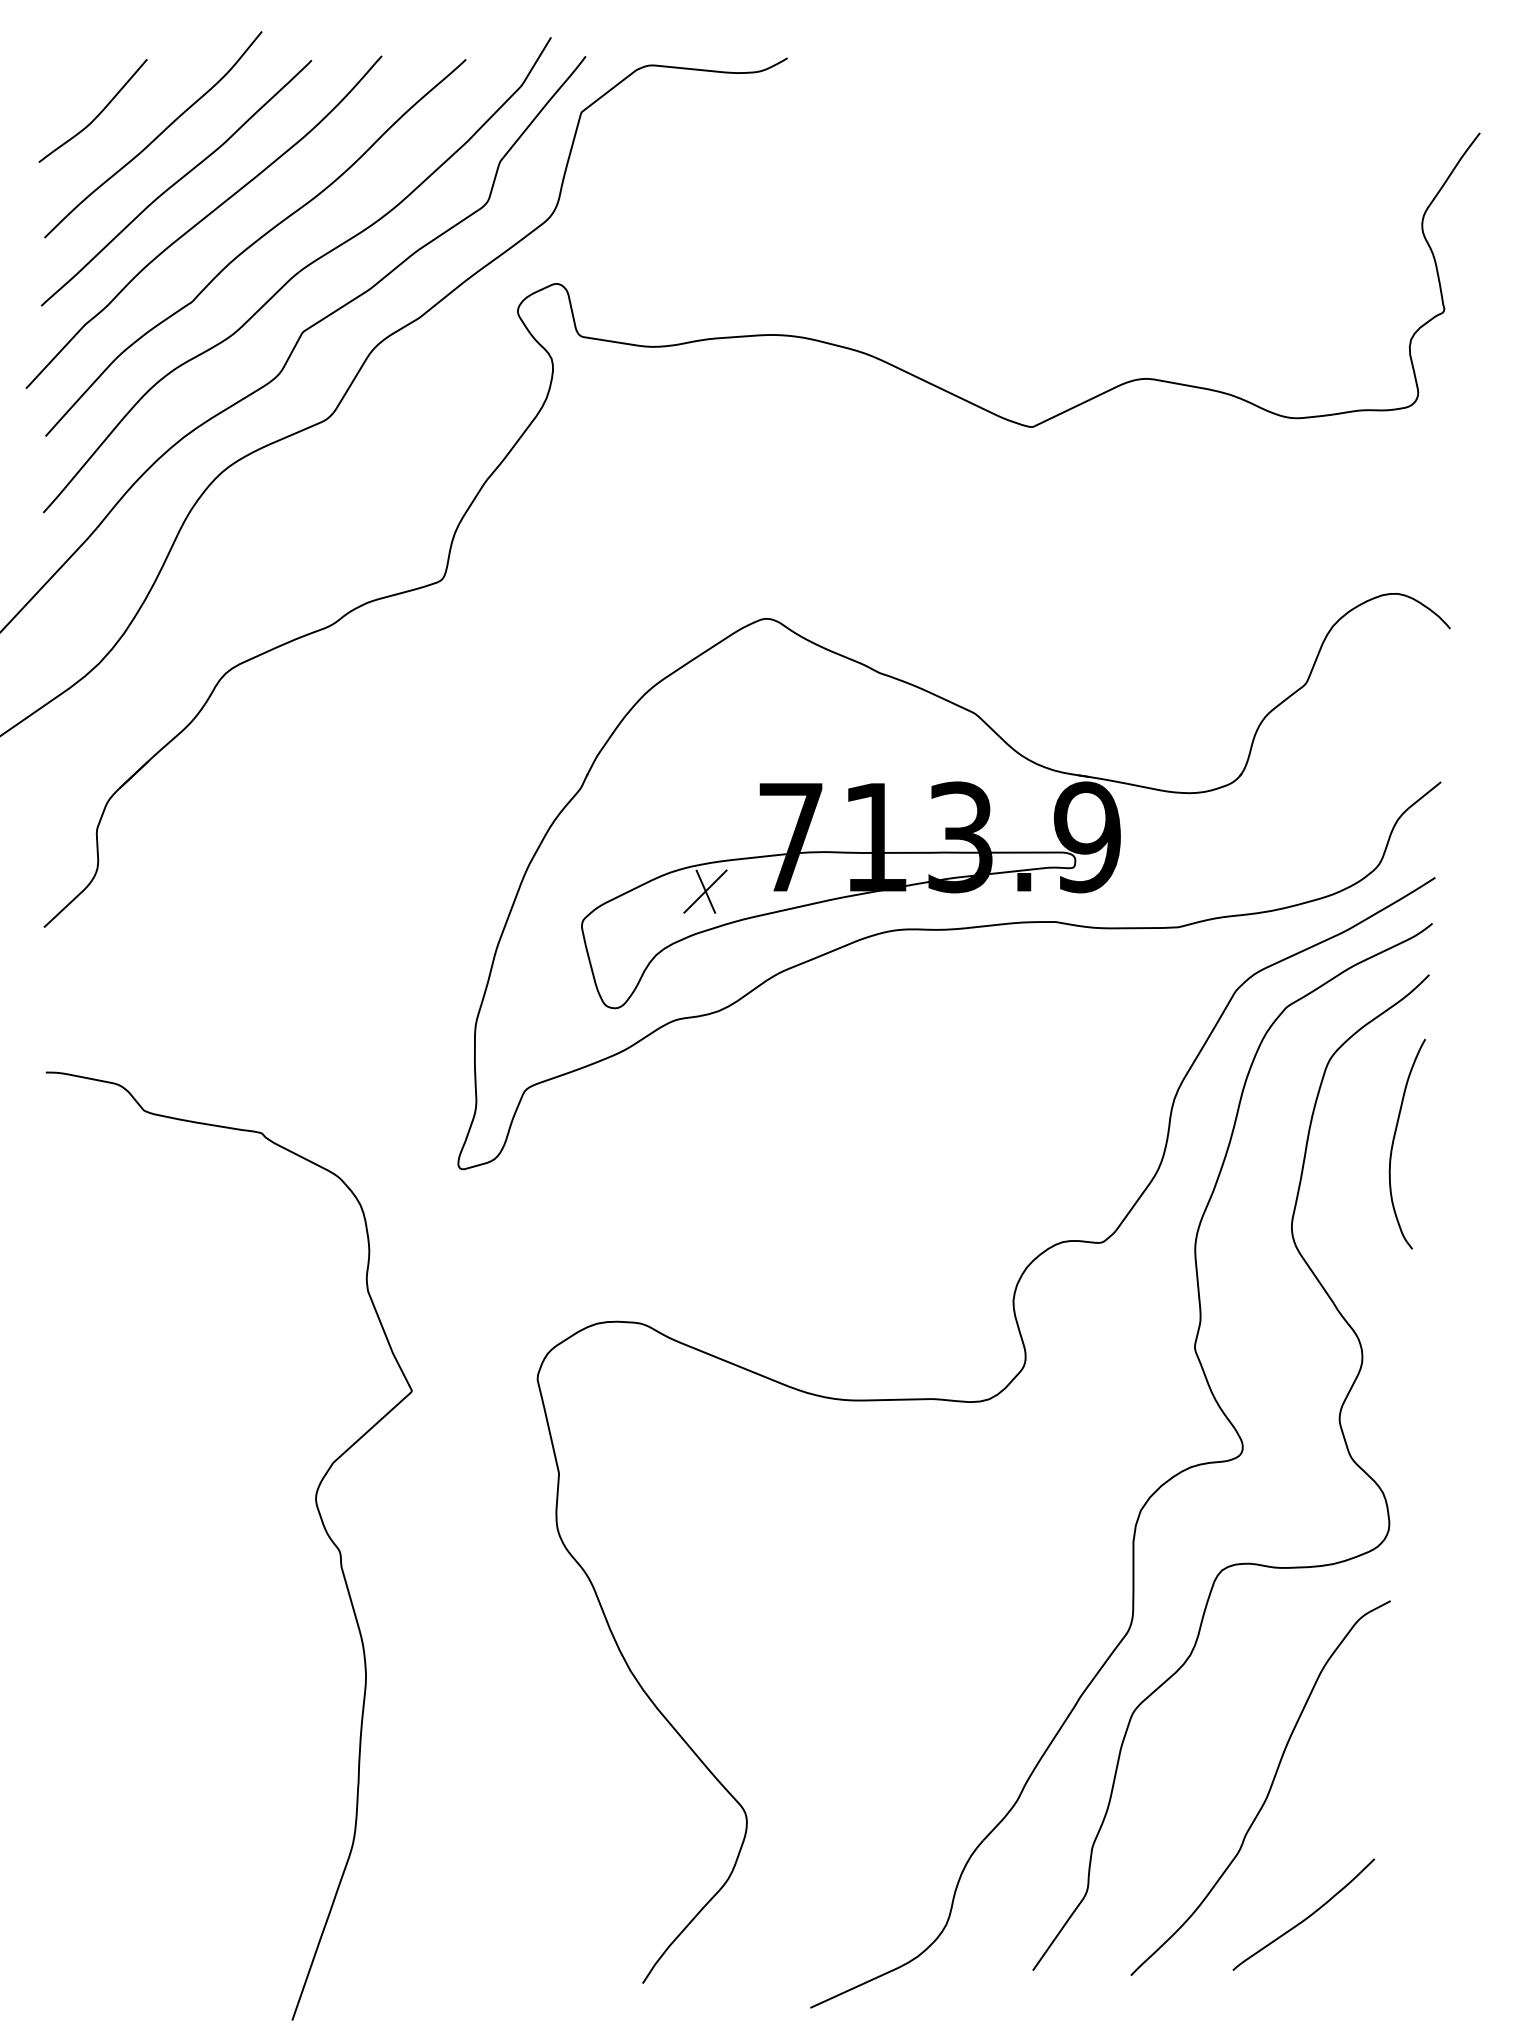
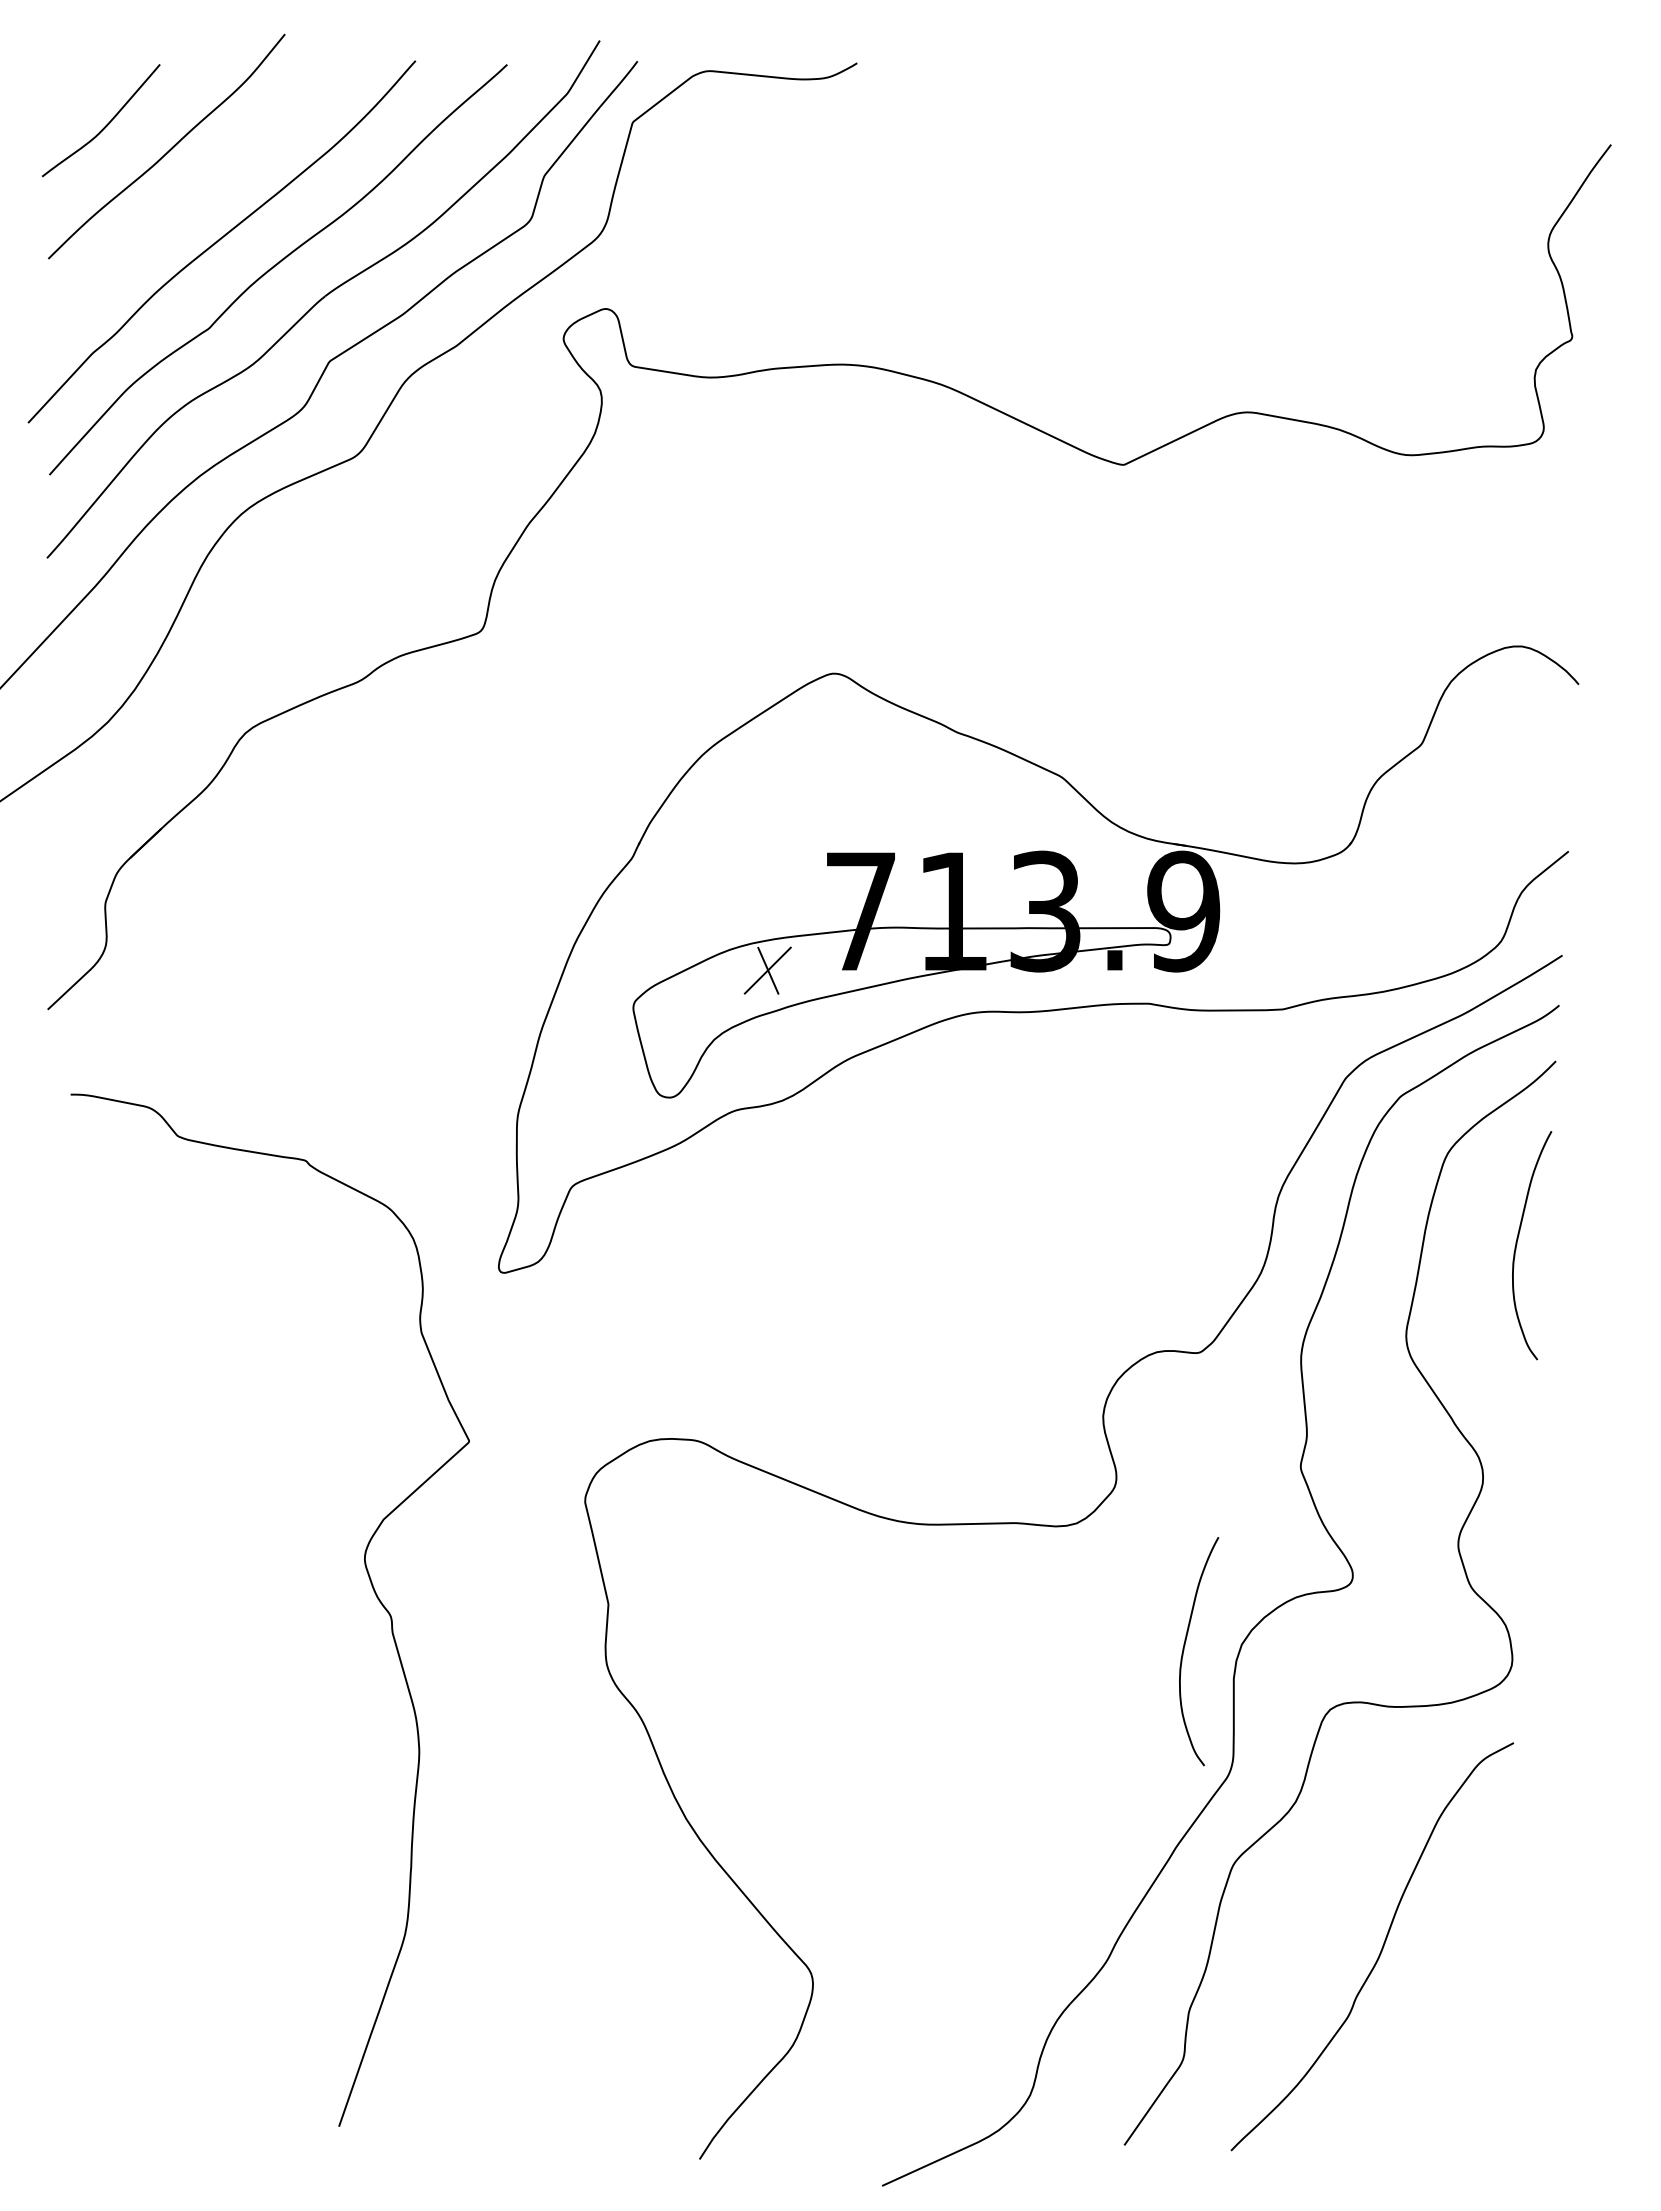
curve: (176, 183) -> (191, 199), removed
curve: (319, 1516) -> (368, 1577), moved
curve: (1088, 1516) -> (1184, 1650), added
part: (1303, 1914) -> (1418, 2084), removed

